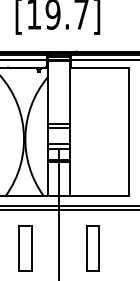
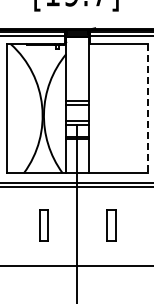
line: (128, 132) -> (147, 109), solid -> dashed
part: (24, 248) -> (43, 225), size x0.7
part: (92, 248) -> (111, 225), size x0.7

